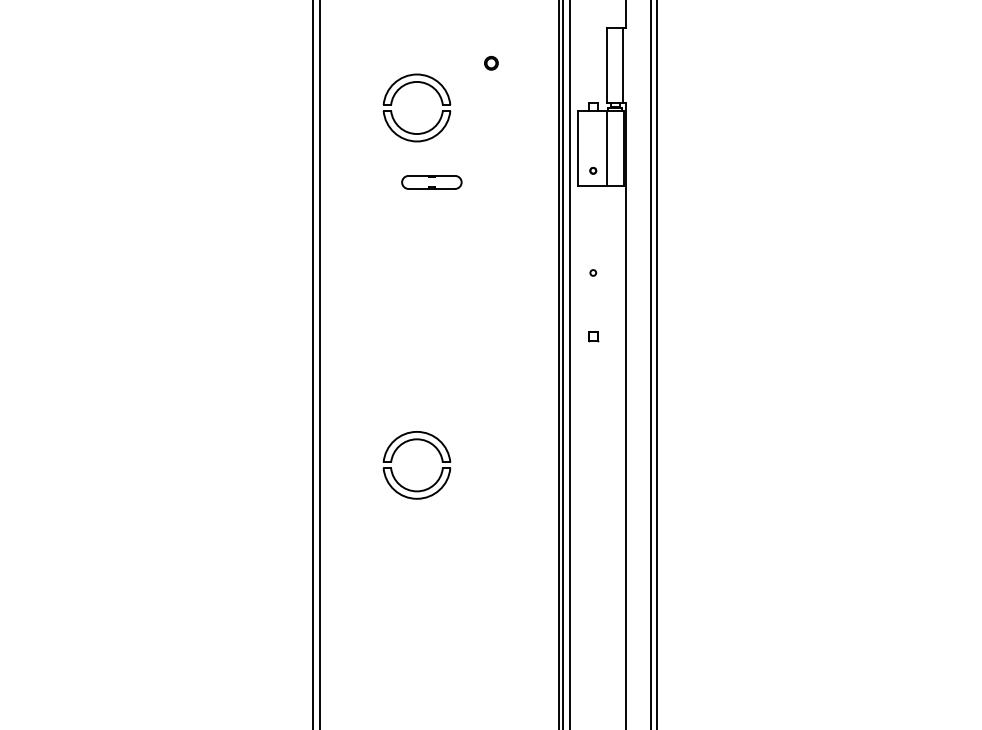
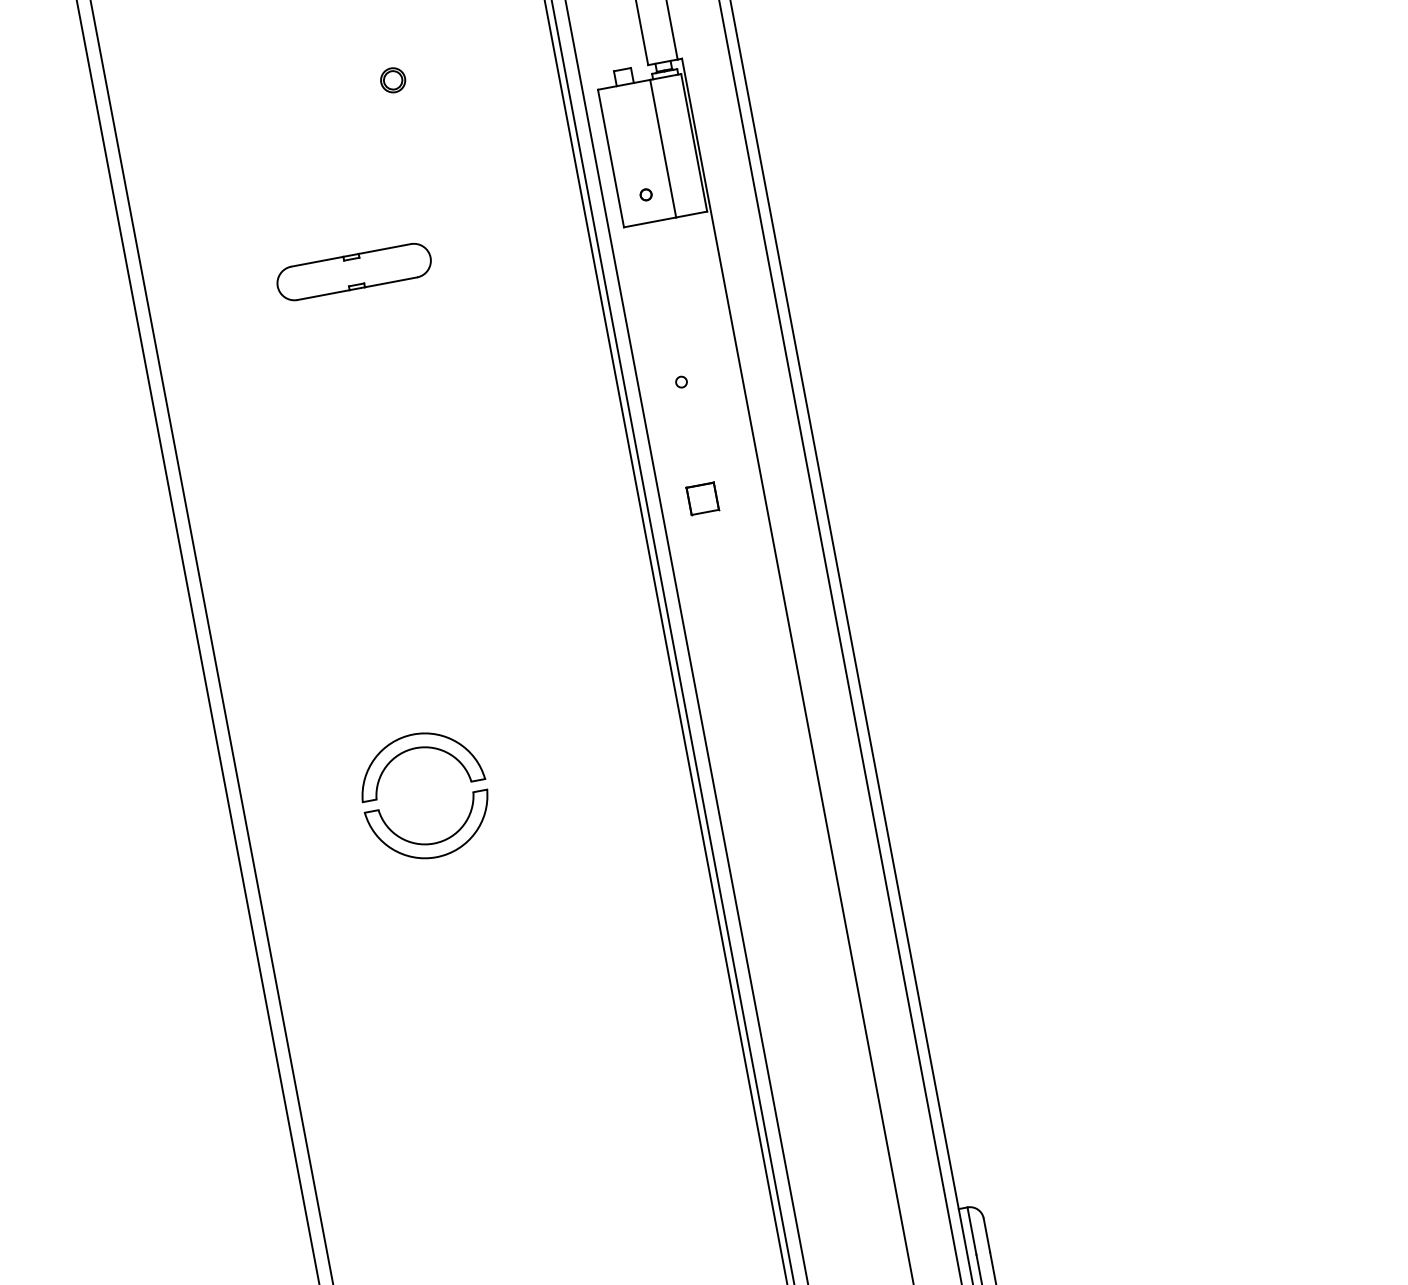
circle: (491, 63) -> (393, 80), moved
part: (399, 90) -> (263, 114), removed
part: (431, 182) -> (353, 272), size x1.4
part: (593, 336) -> (703, 498), size x1.6

